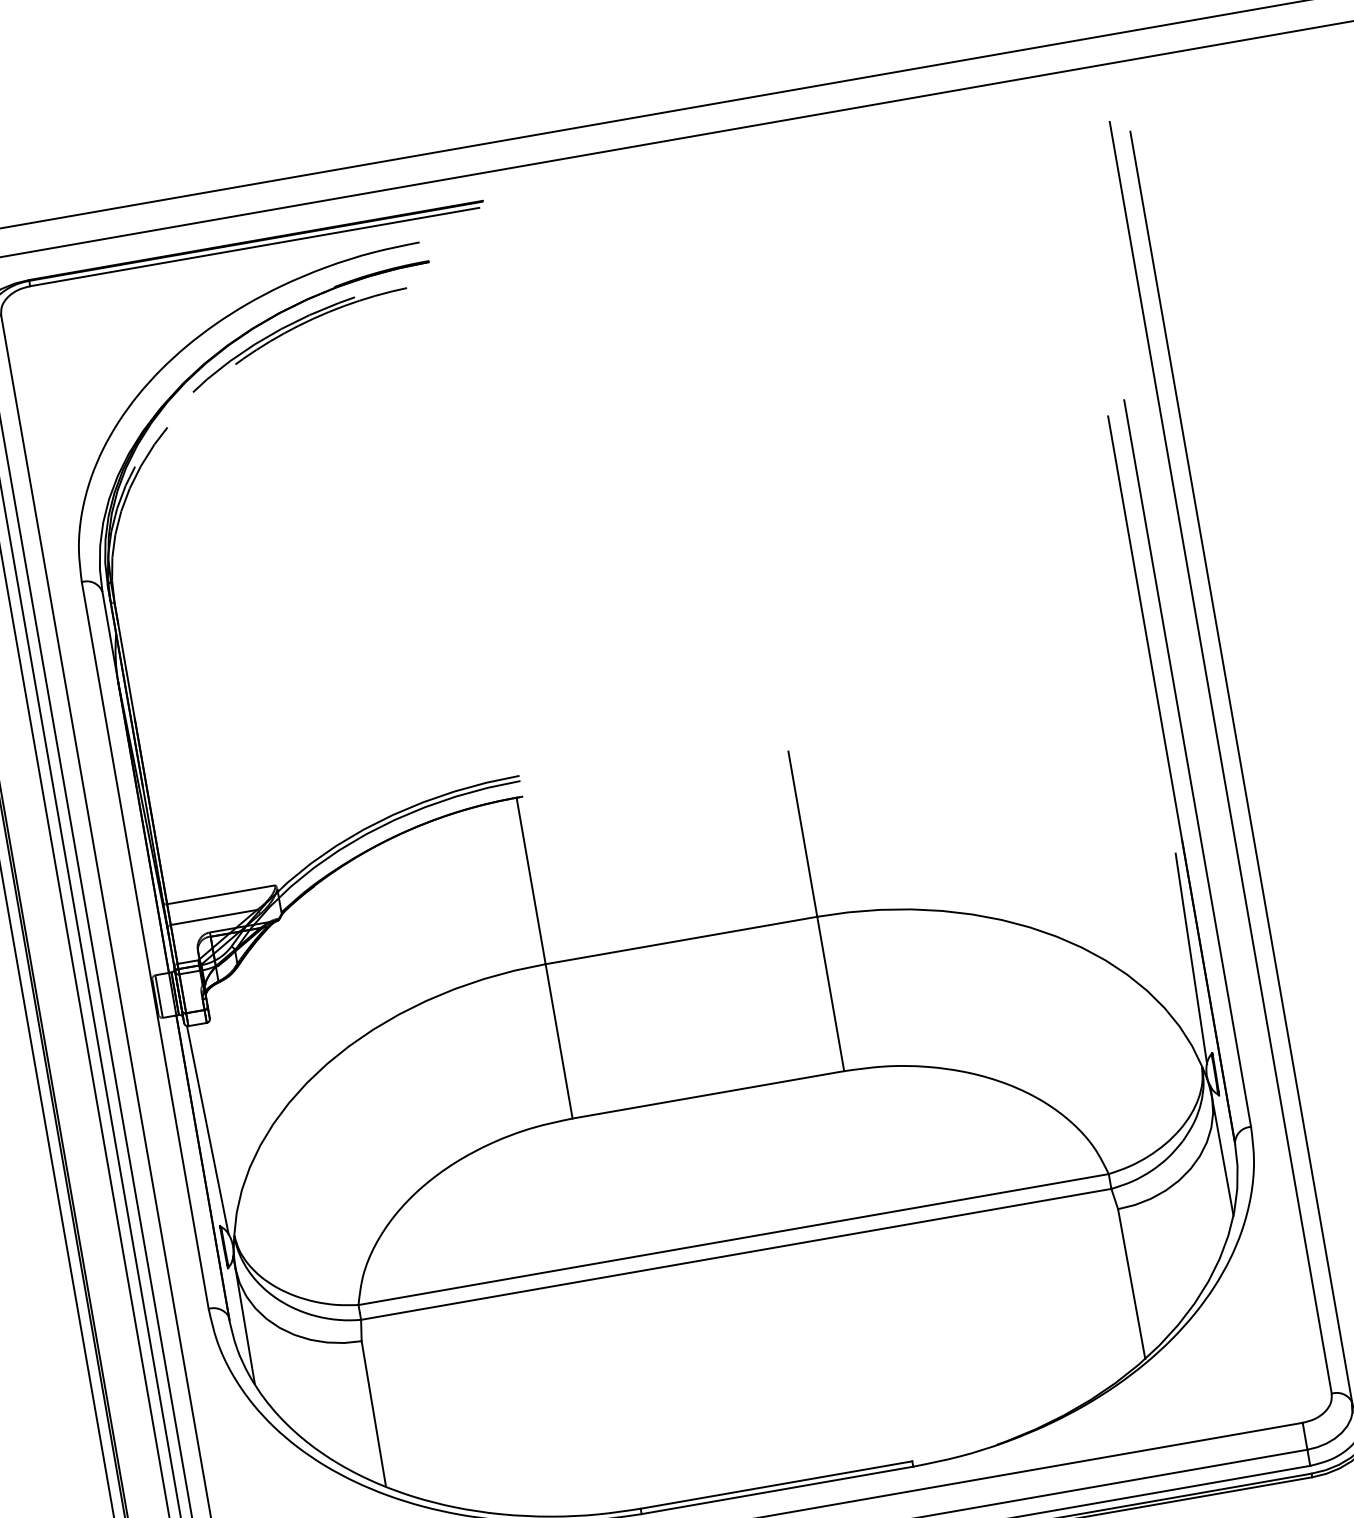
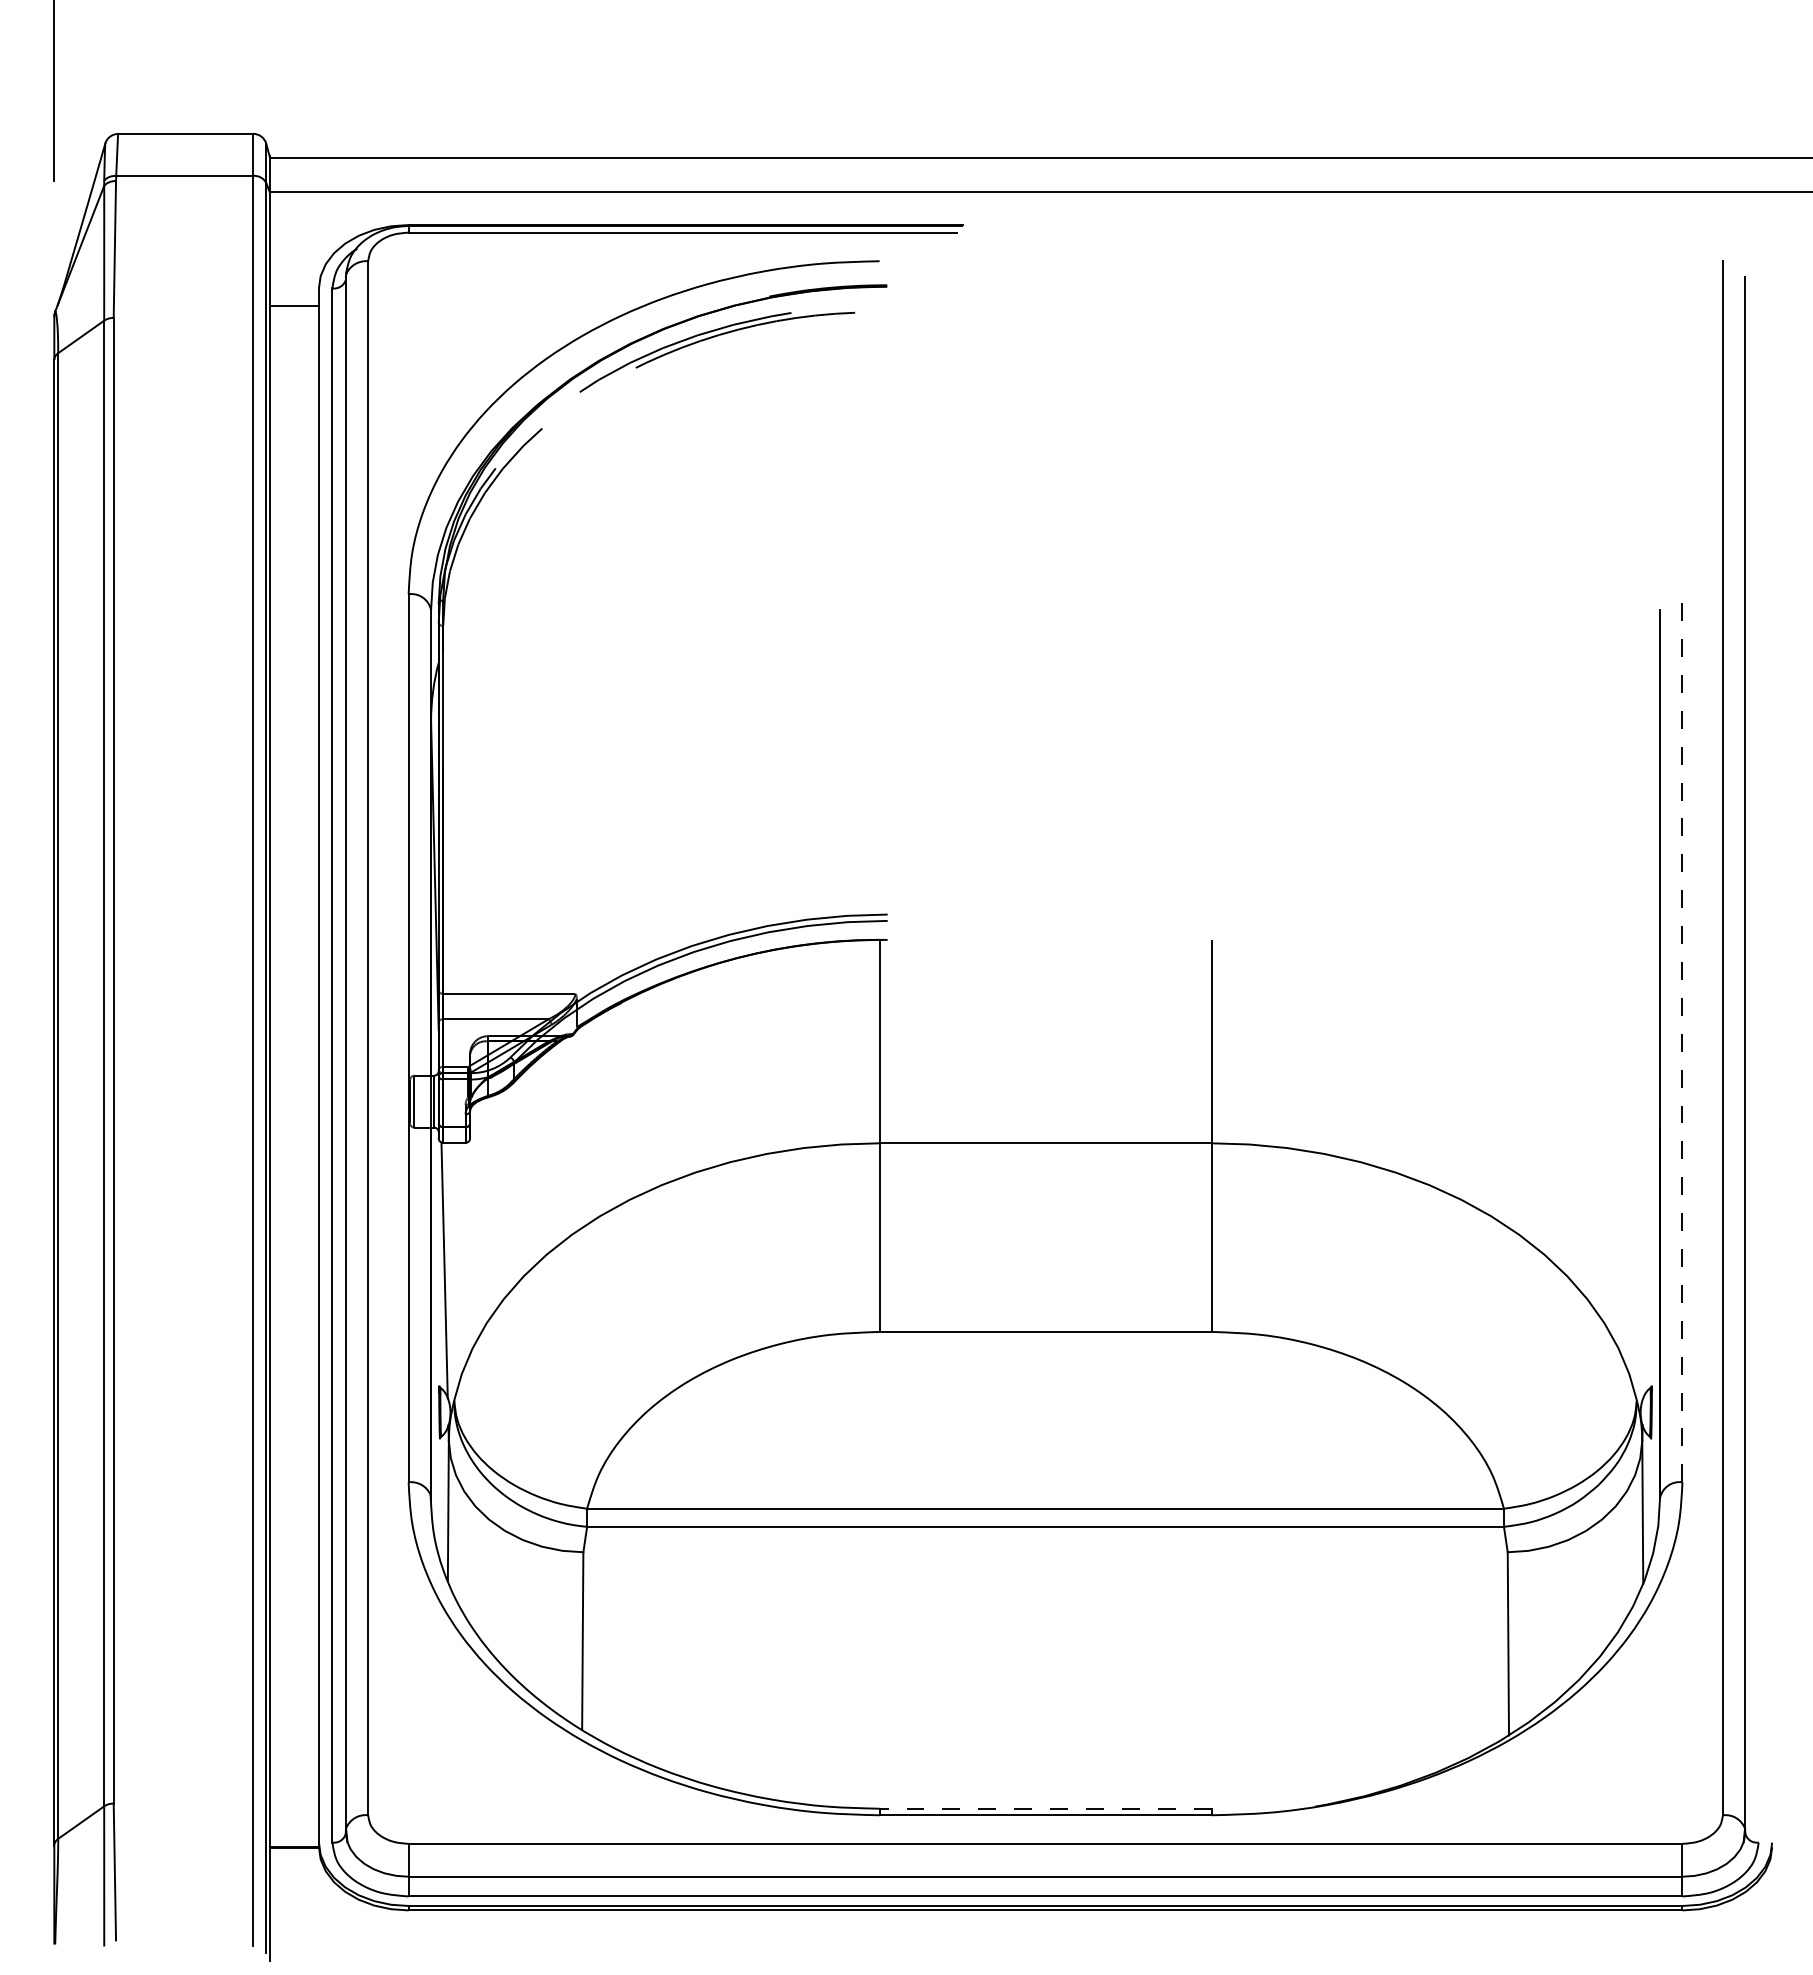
line: (1187, 762) -> (1682, 1037), solid -> dashed
line: (1191, 958) -> (1646, 1270), removed
line: (776, 1484) -> (1045, 1808), solid -> dashed

